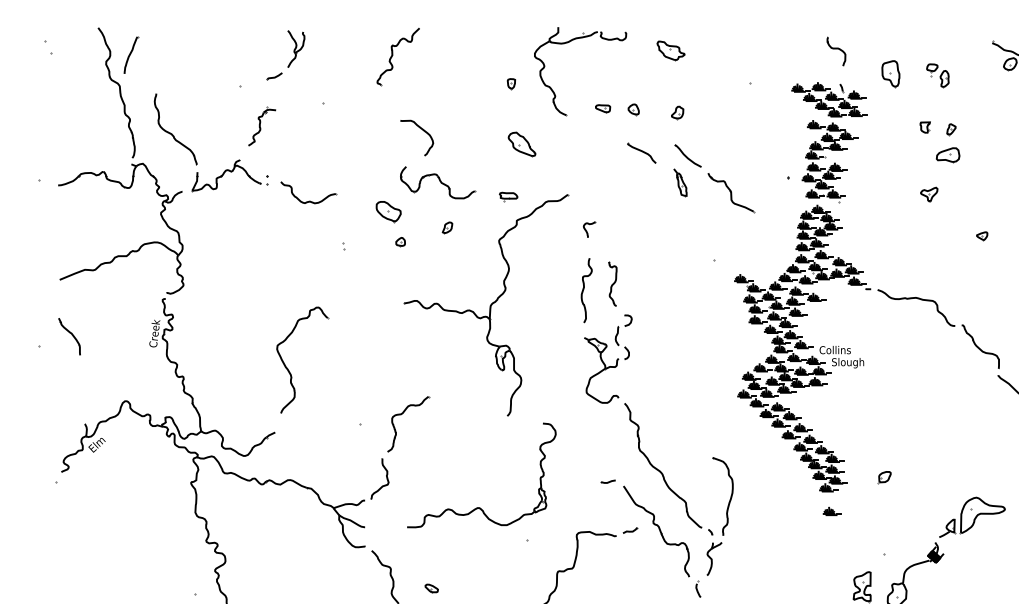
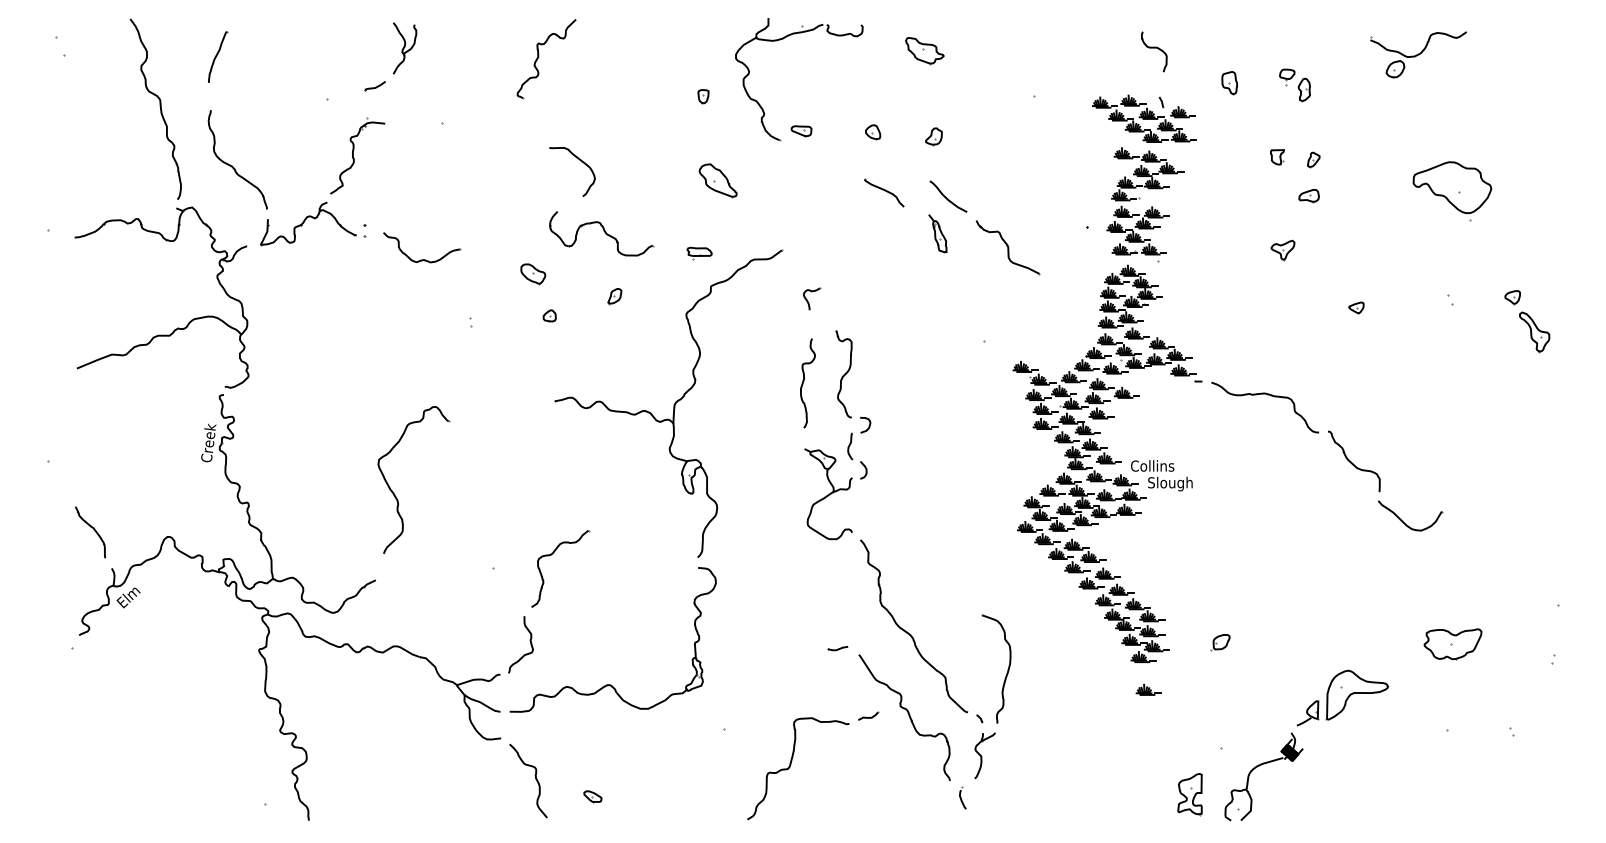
part: (131, 54) -> (218, 56), moved
part: (890, 74) -> (1229, 83), size x0.62
part: (603, 108) -> (801, 131), moved
part: (262, 126) -> (357, 155), size x1.43
part: (947, 155) -> (1308, 196), size x0.62
part: (388, 212) -> (533, 274), size x0.71
part: (612, 284) -> (843, 374), size x1.43
curve: (72, 336) -> (94, 531), moved
part: (479, 507) -> (610, 684), moved

